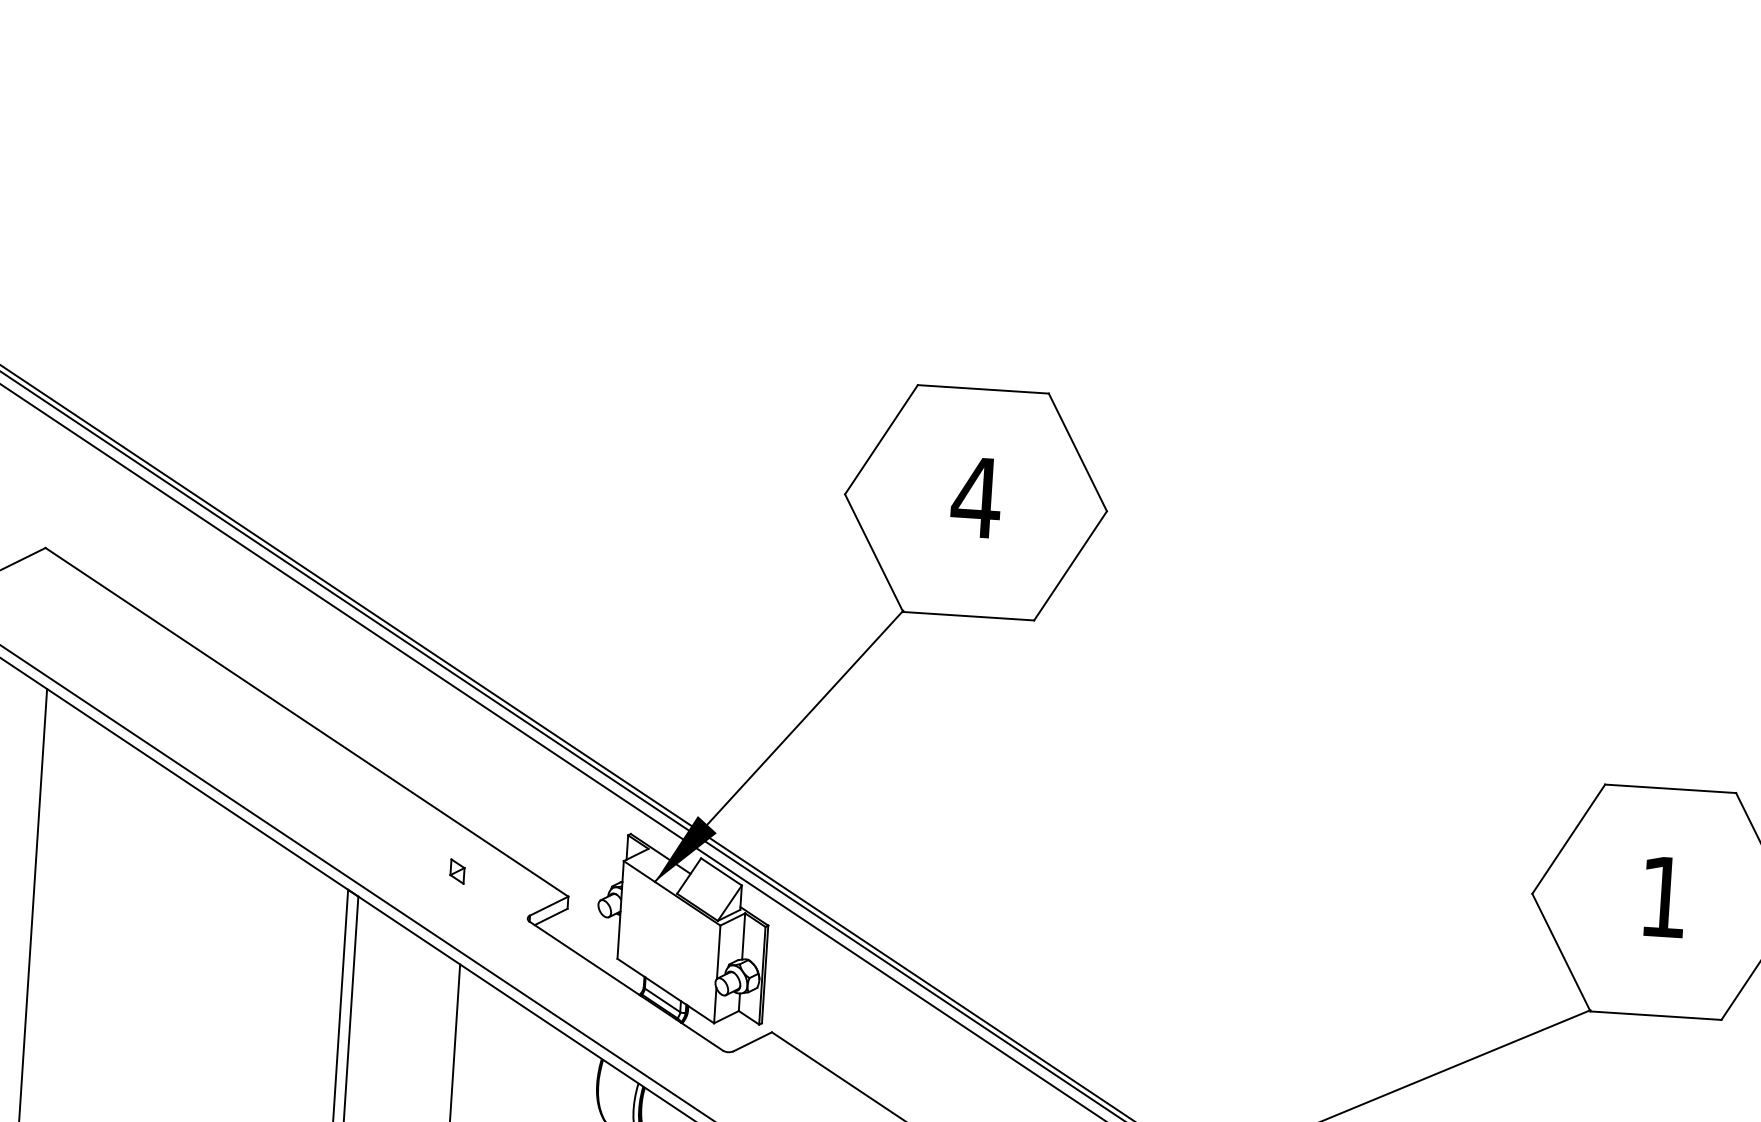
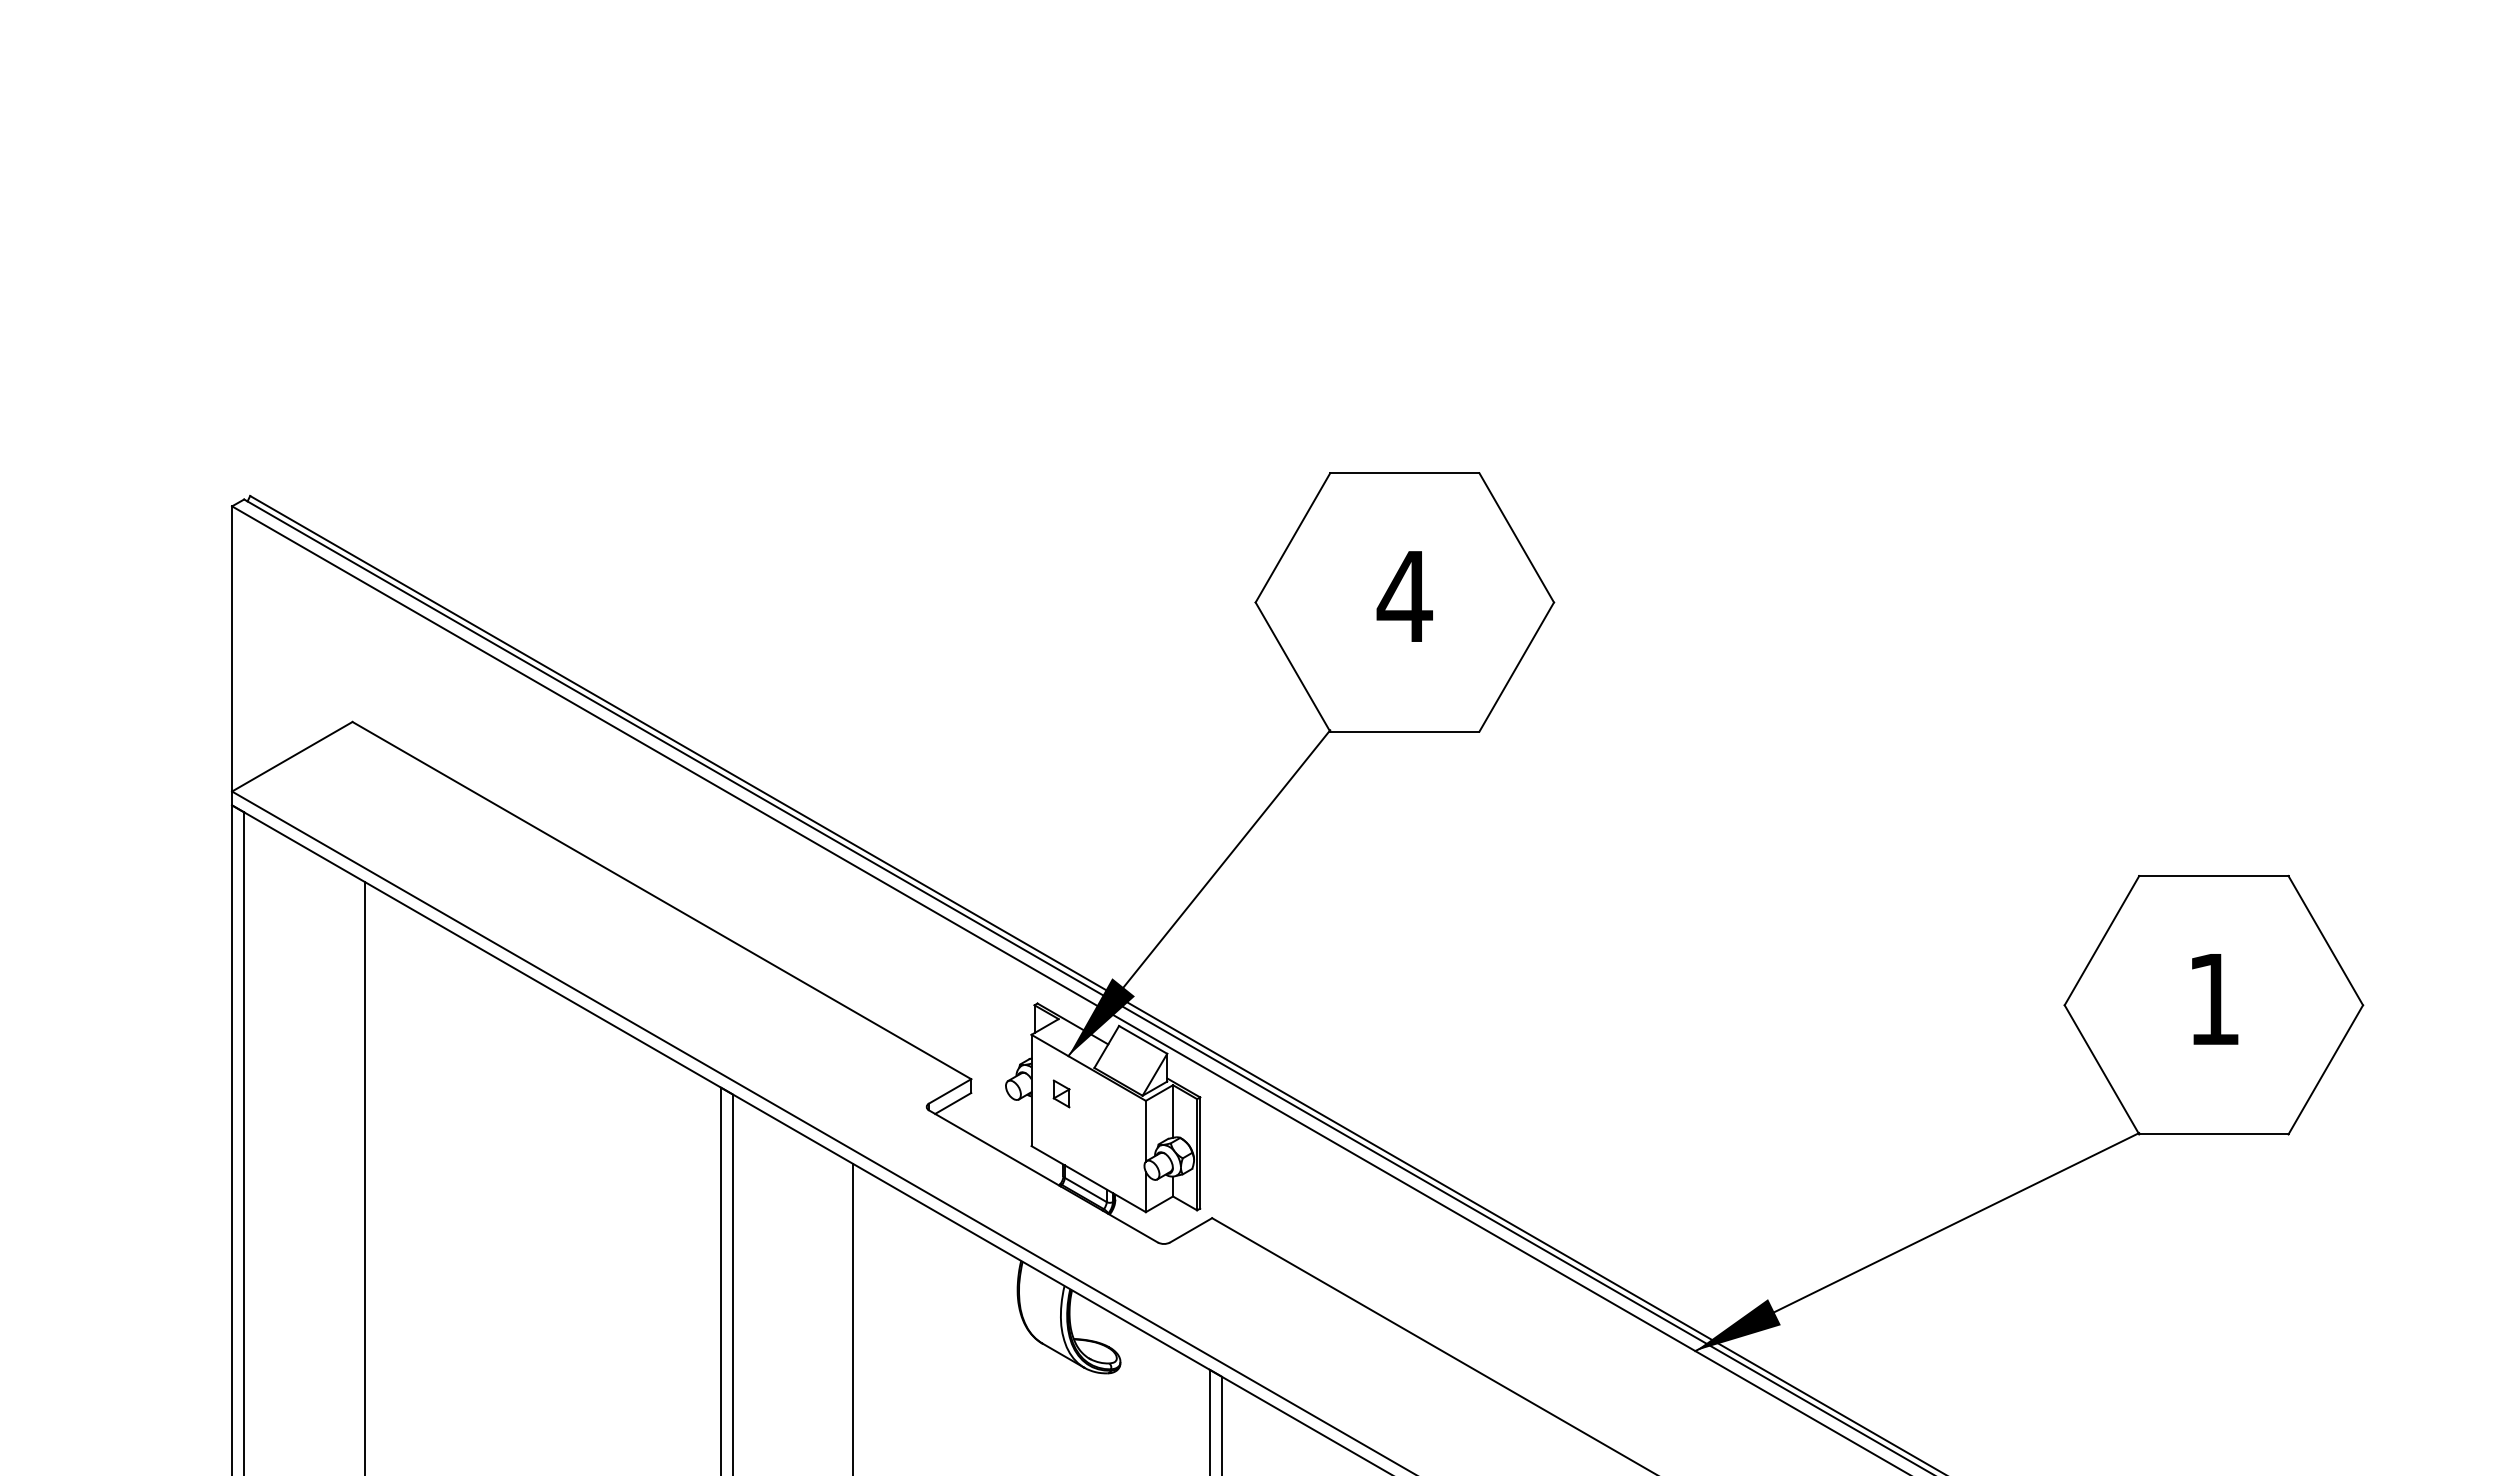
part: (457, 871) -> (1061, 1093), moved

